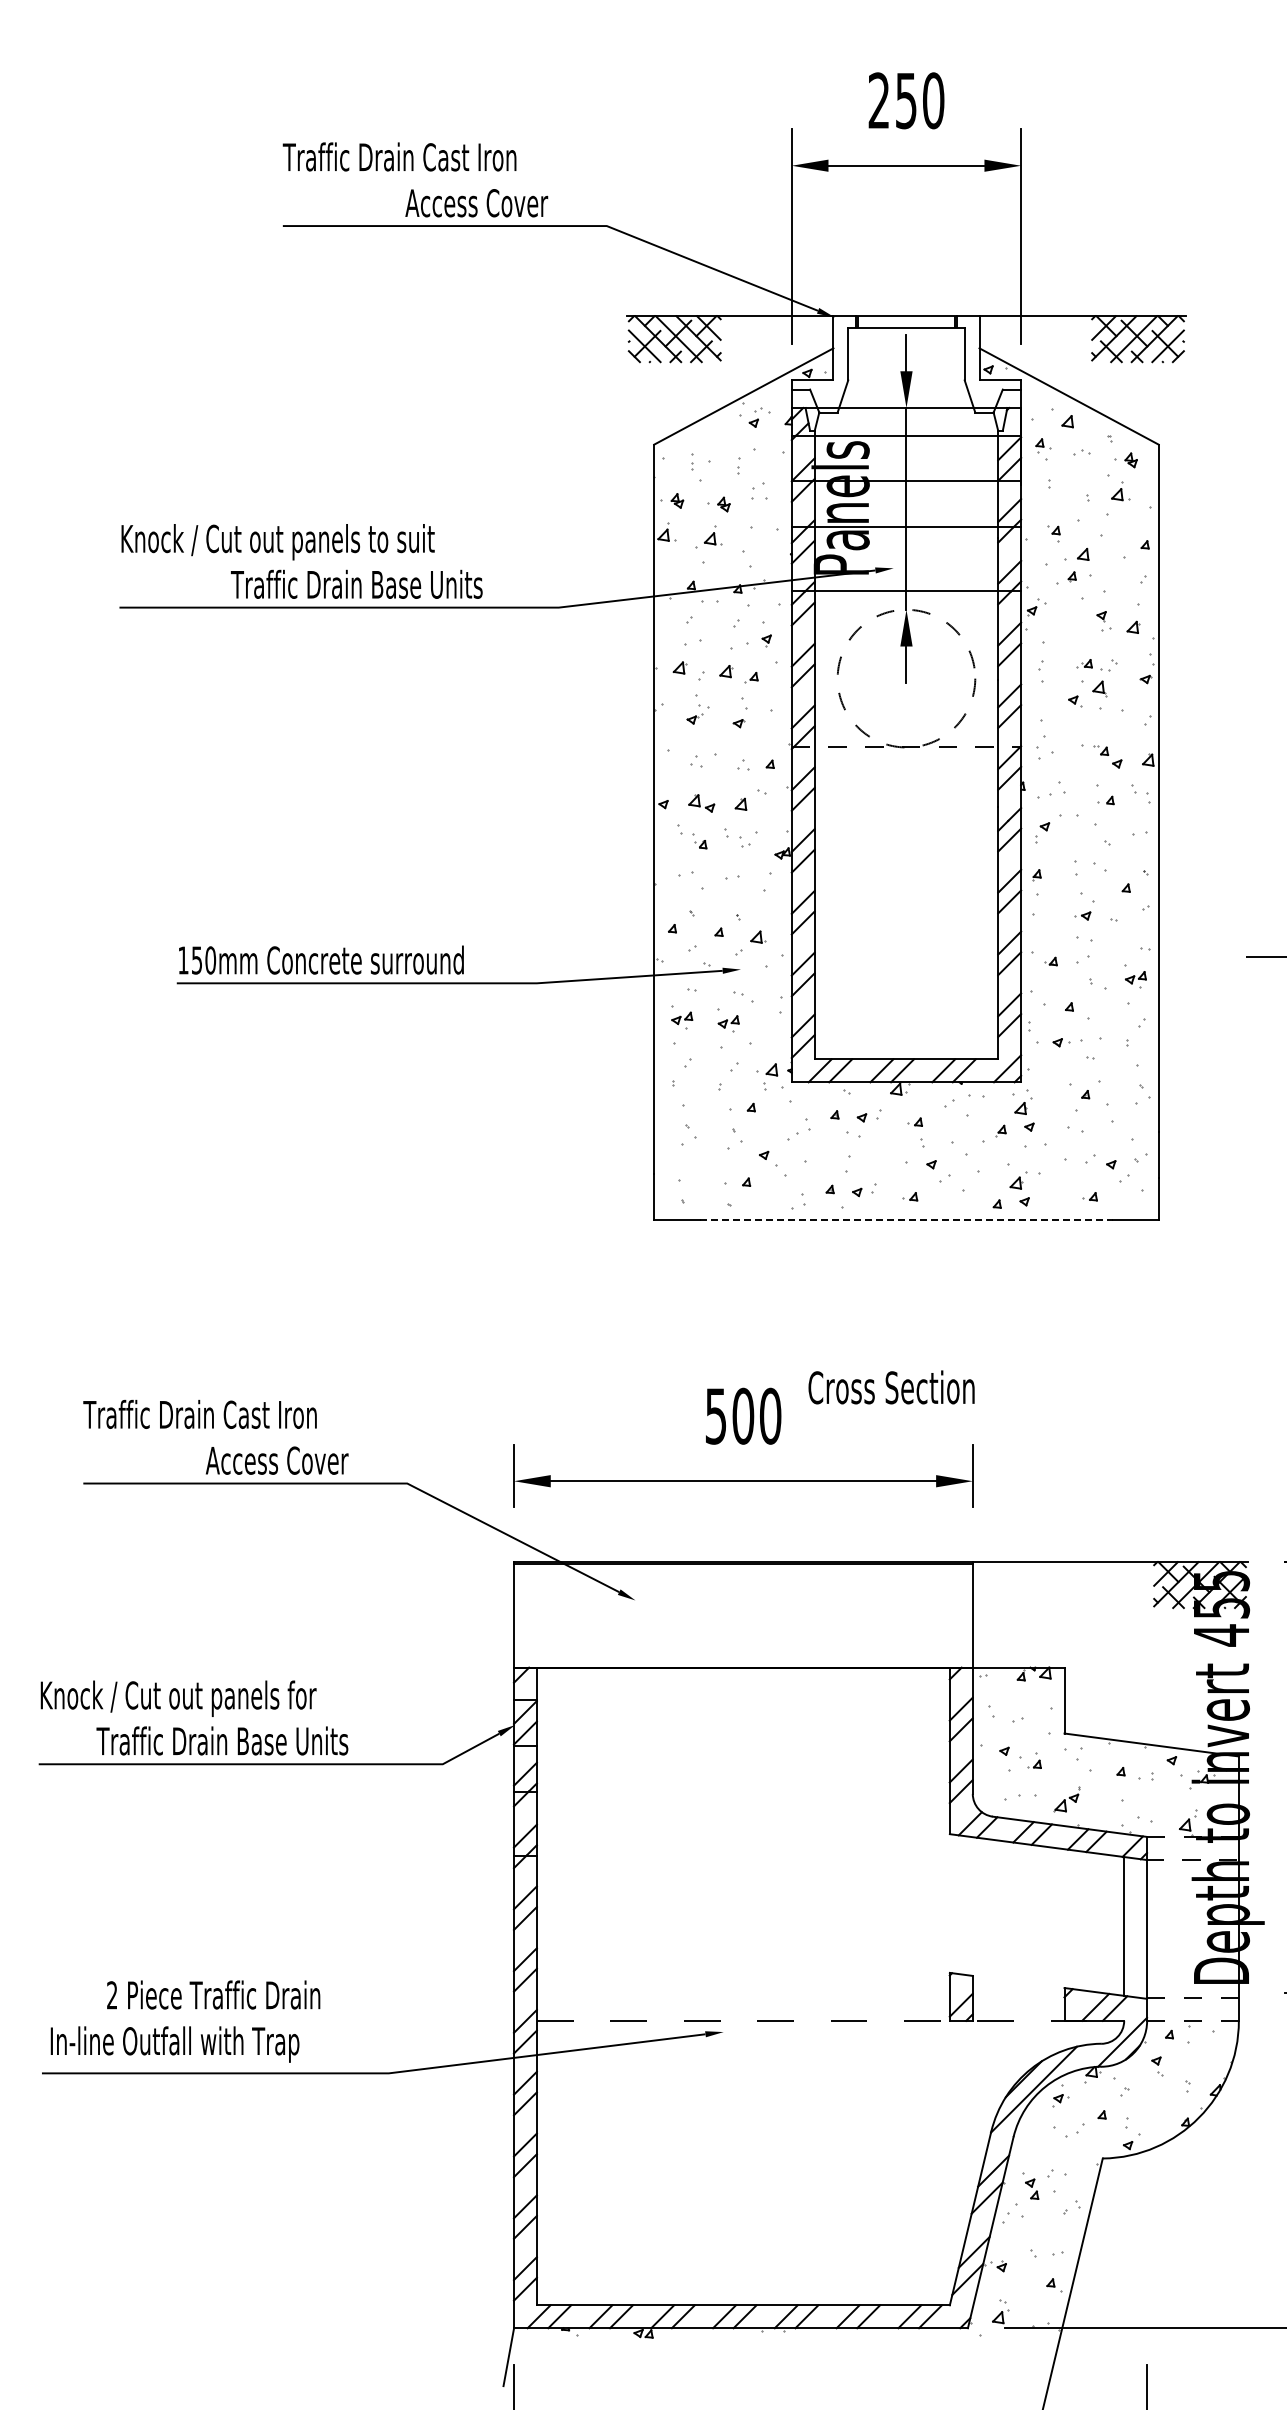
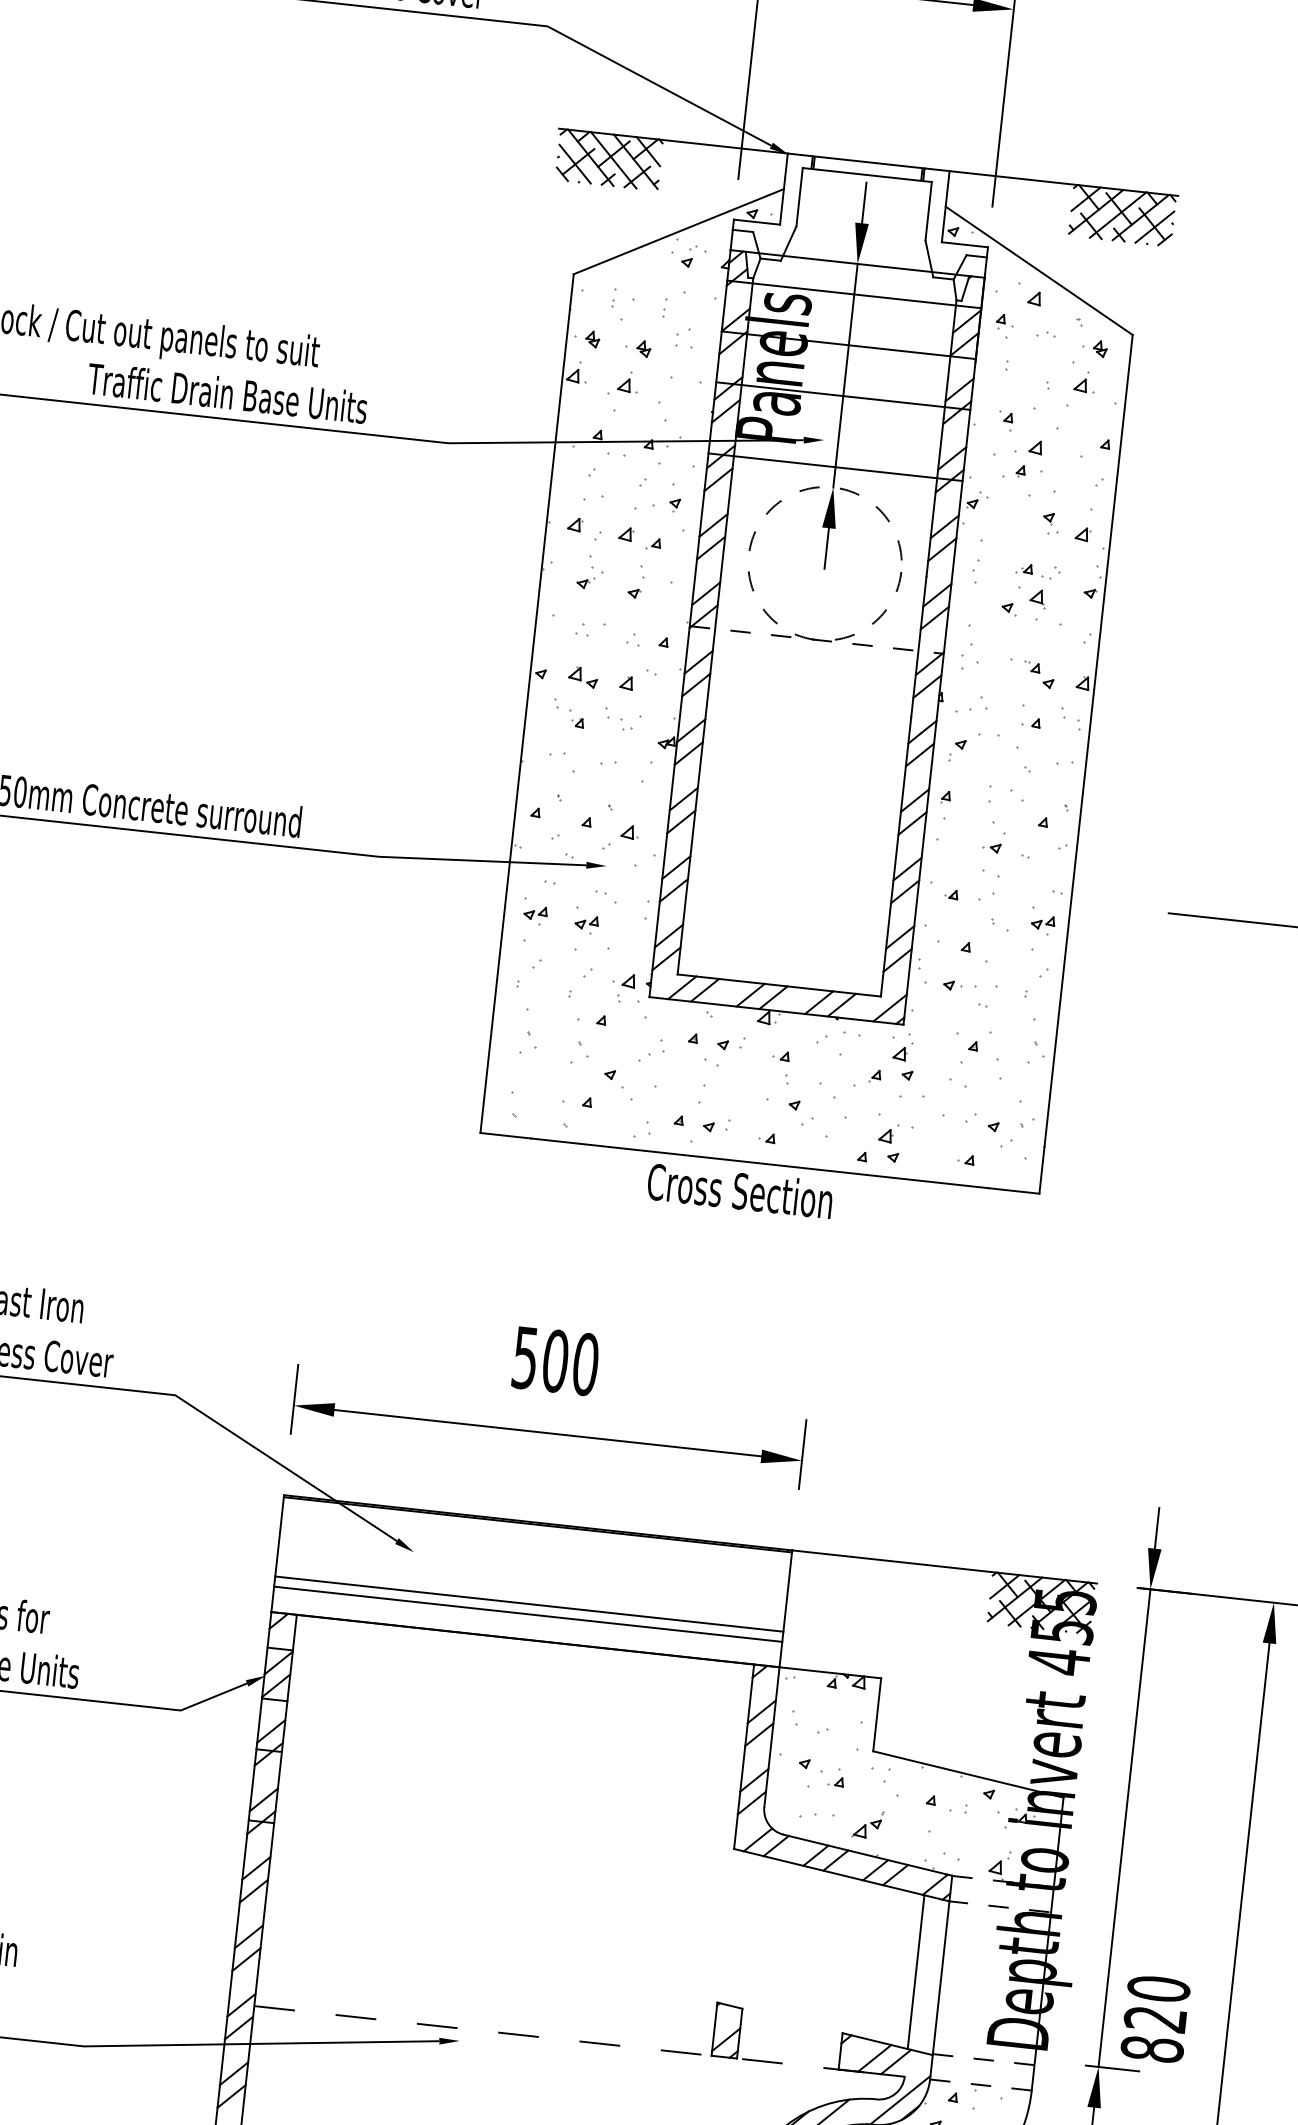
line: (906, 1219) -> (760, 1162), dashed -> solid
text: (891, 1387) -> (740, 1190), moved
line: (743, 1635) -> (529, 1604), added
line: (743, 1644) -> (528, 1614), added

